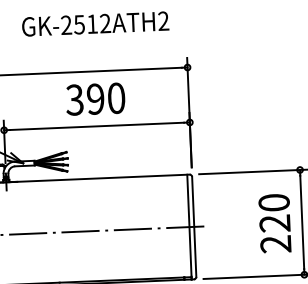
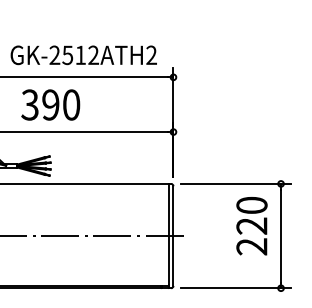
text: (95, 24) -> (83, 55), moved
text: (95, 98) -> (50, 104), moved
text: (274, 223) -> (251, 226), moved

